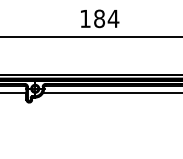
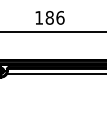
text: (113, 18) -> (60, 17), 184 -> 186

